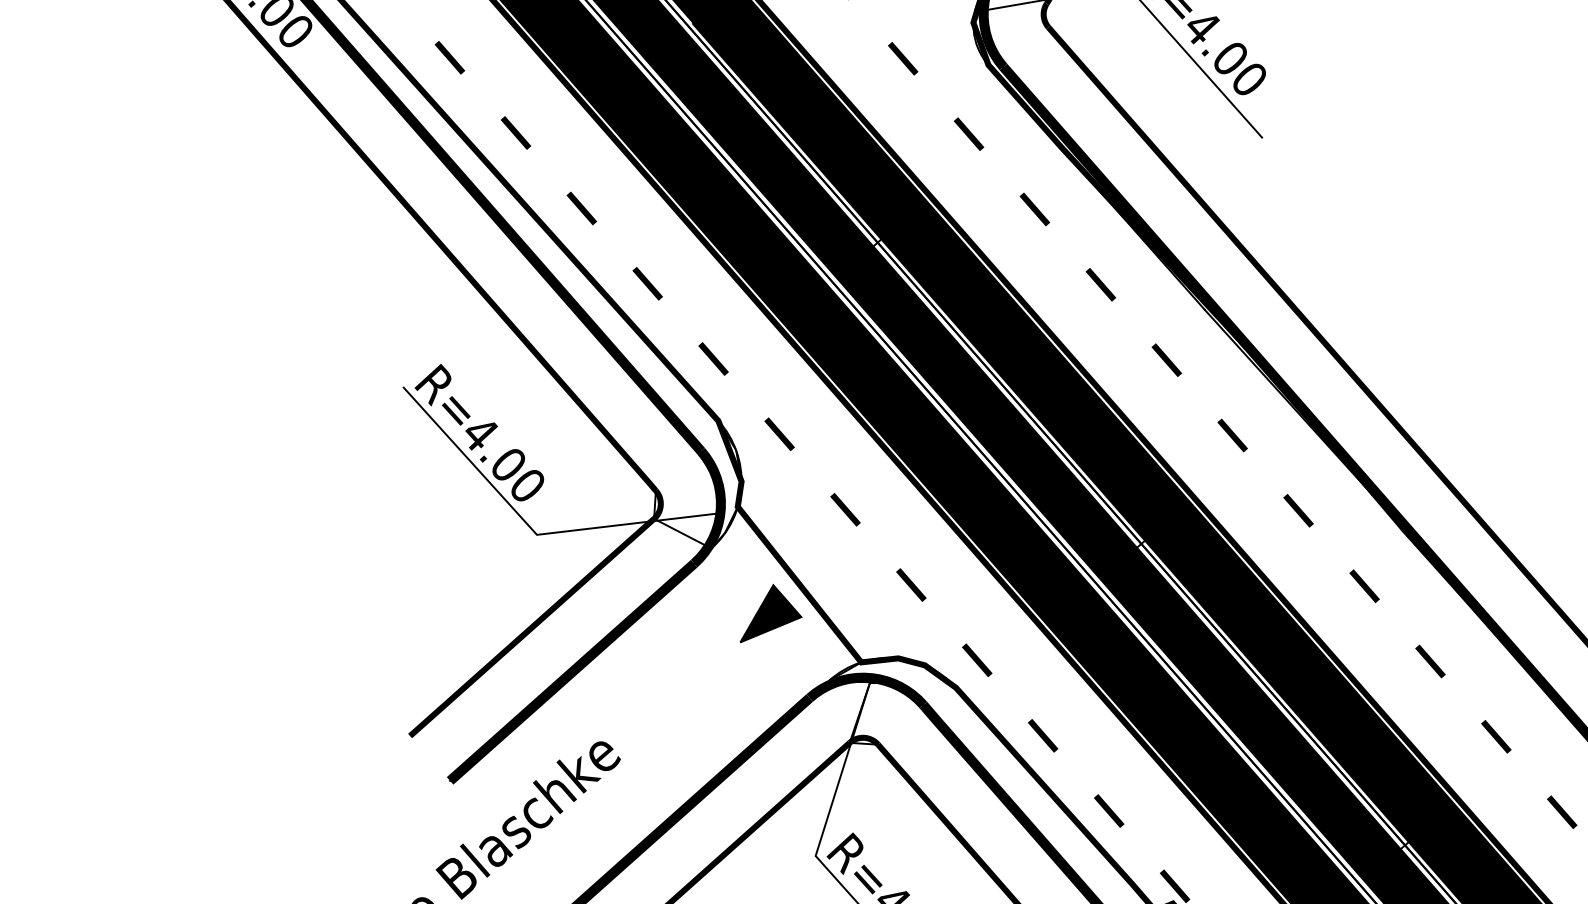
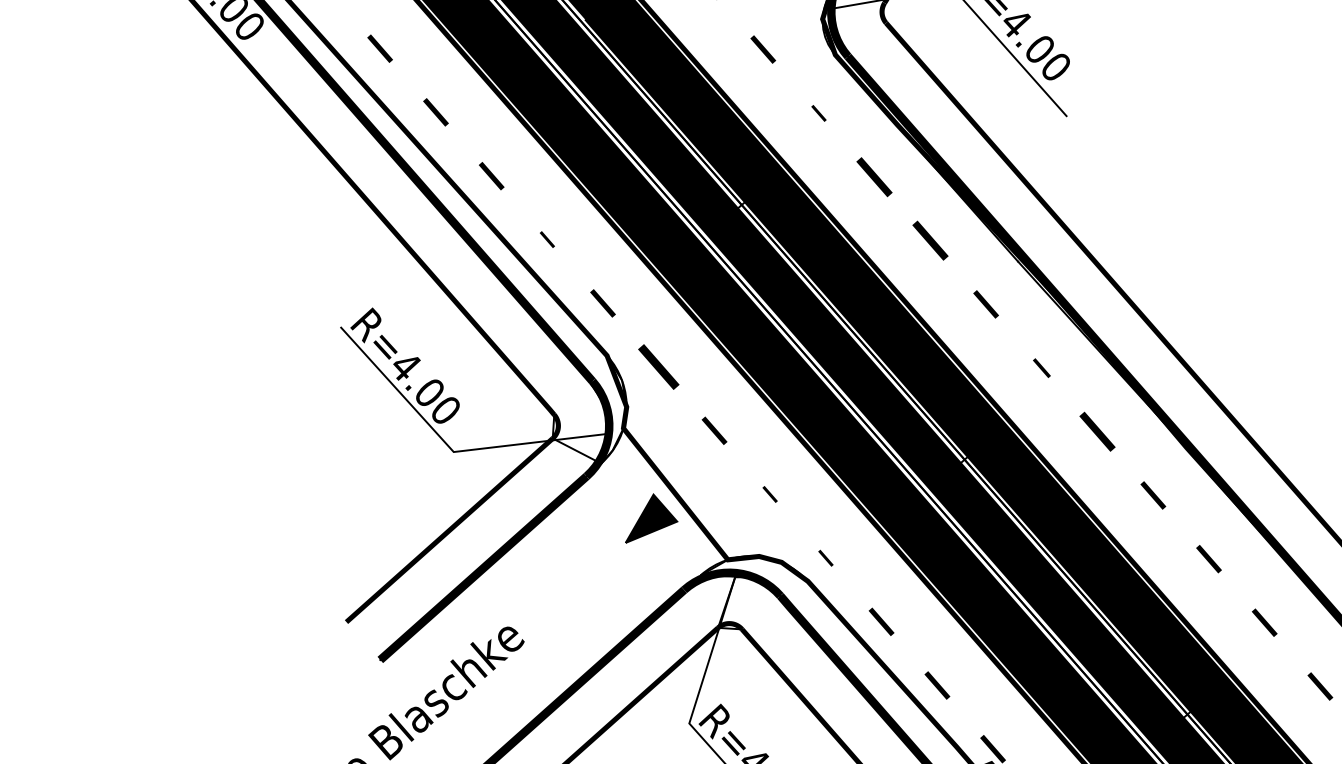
part: (968, 134) -> (818, 113), size x0.6
part: (1034, 208) -> (874, 176), size x1.4
part: (647, 283) -> (547, 239), size x0.6
part: (1100, 284) -> (930, 240), size x1.4
part: (779, 433) -> (658, 366), size x1.6
part: (1232, 436) -> (1041, 368), size x0.7
part: (1298, 510) -> (1097, 431), size x1.4
part: (910, 585) -> (769, 494), size x0.6
part: (976, 660) -> (825, 558), size x0.6

